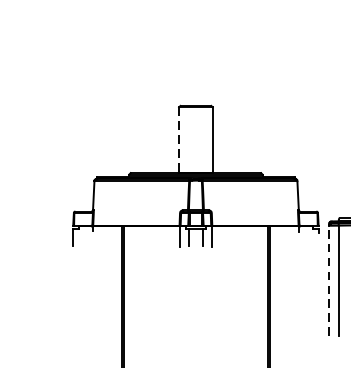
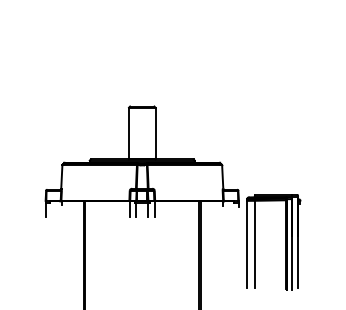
line: (179, 140) -> (129, 133), dashed -> solid
line: (329, 281) -> (247, 244), dashed -> solid

